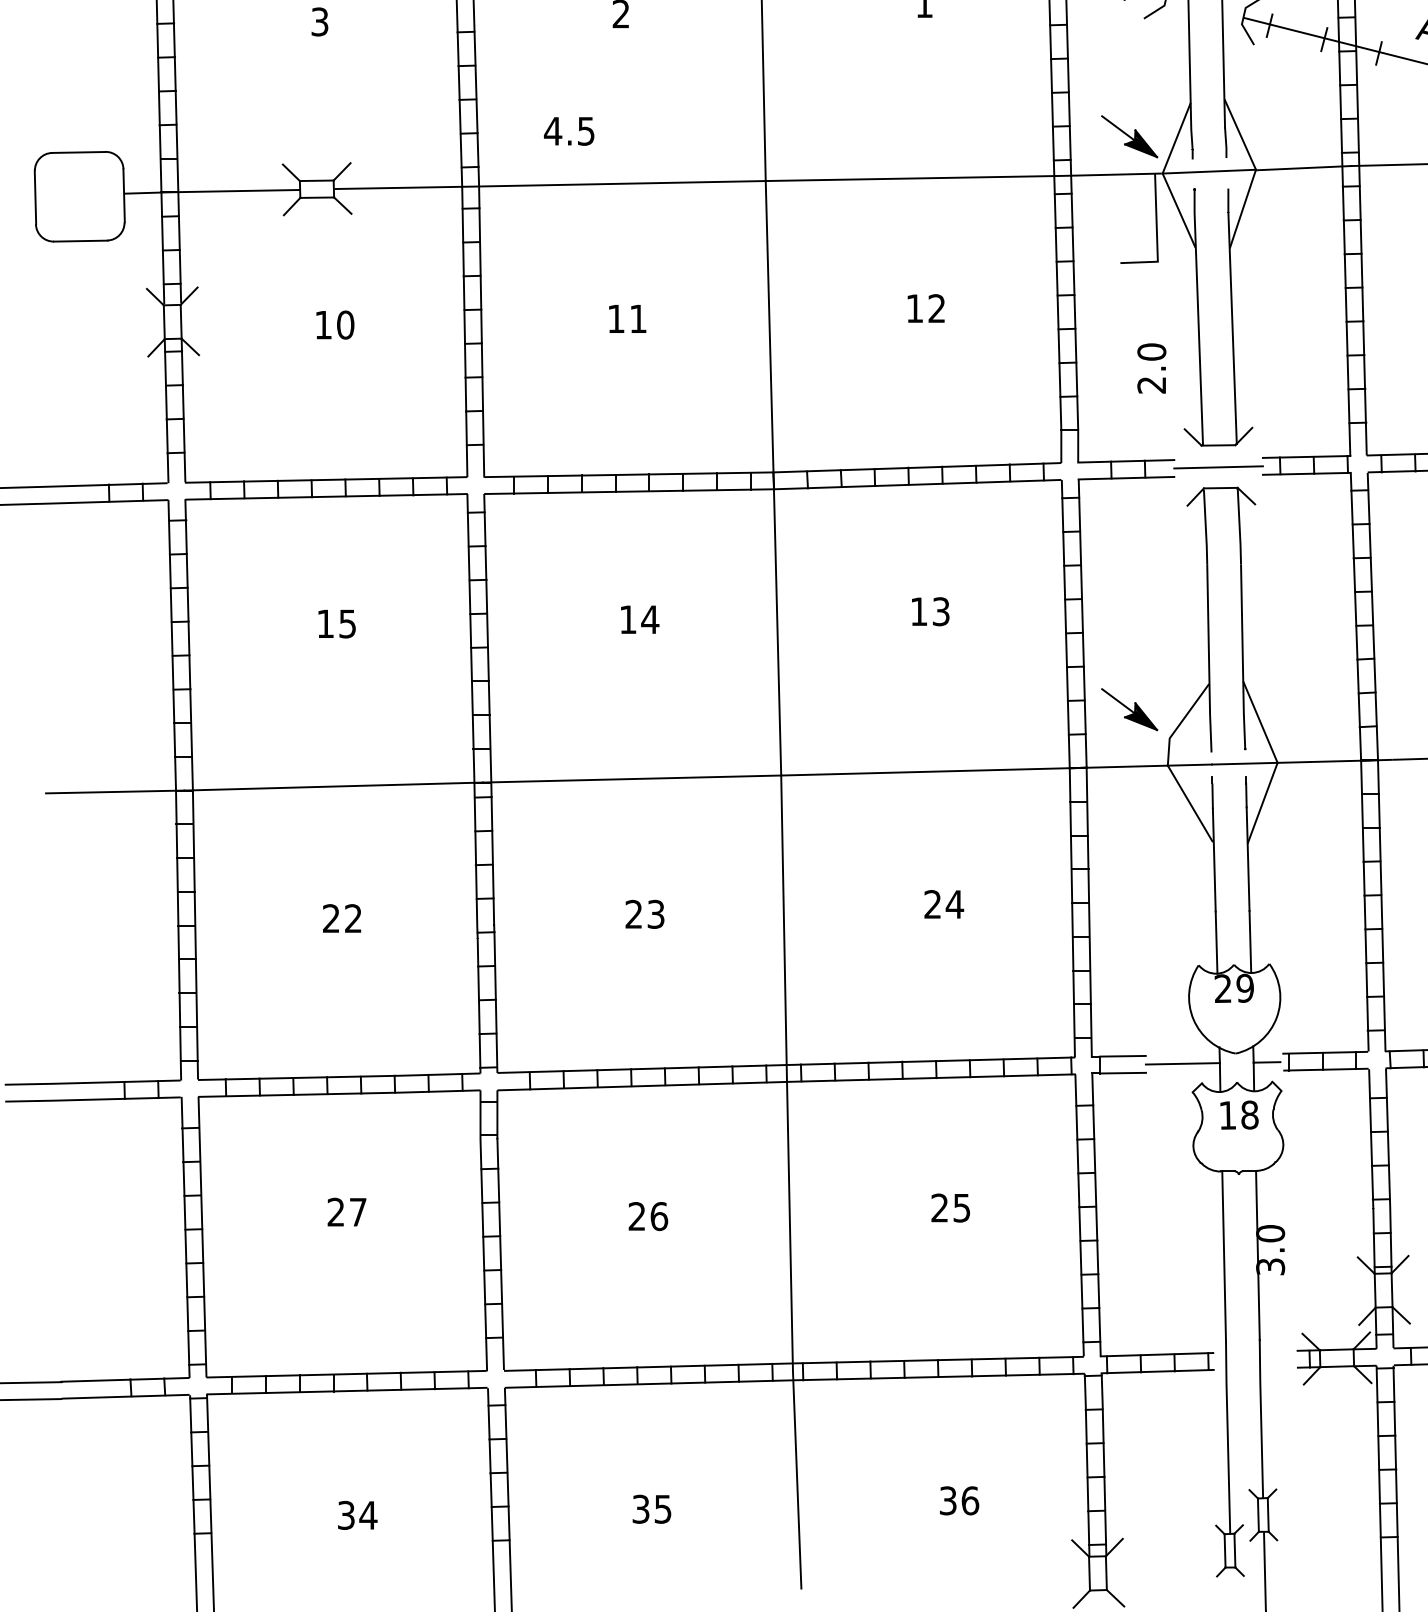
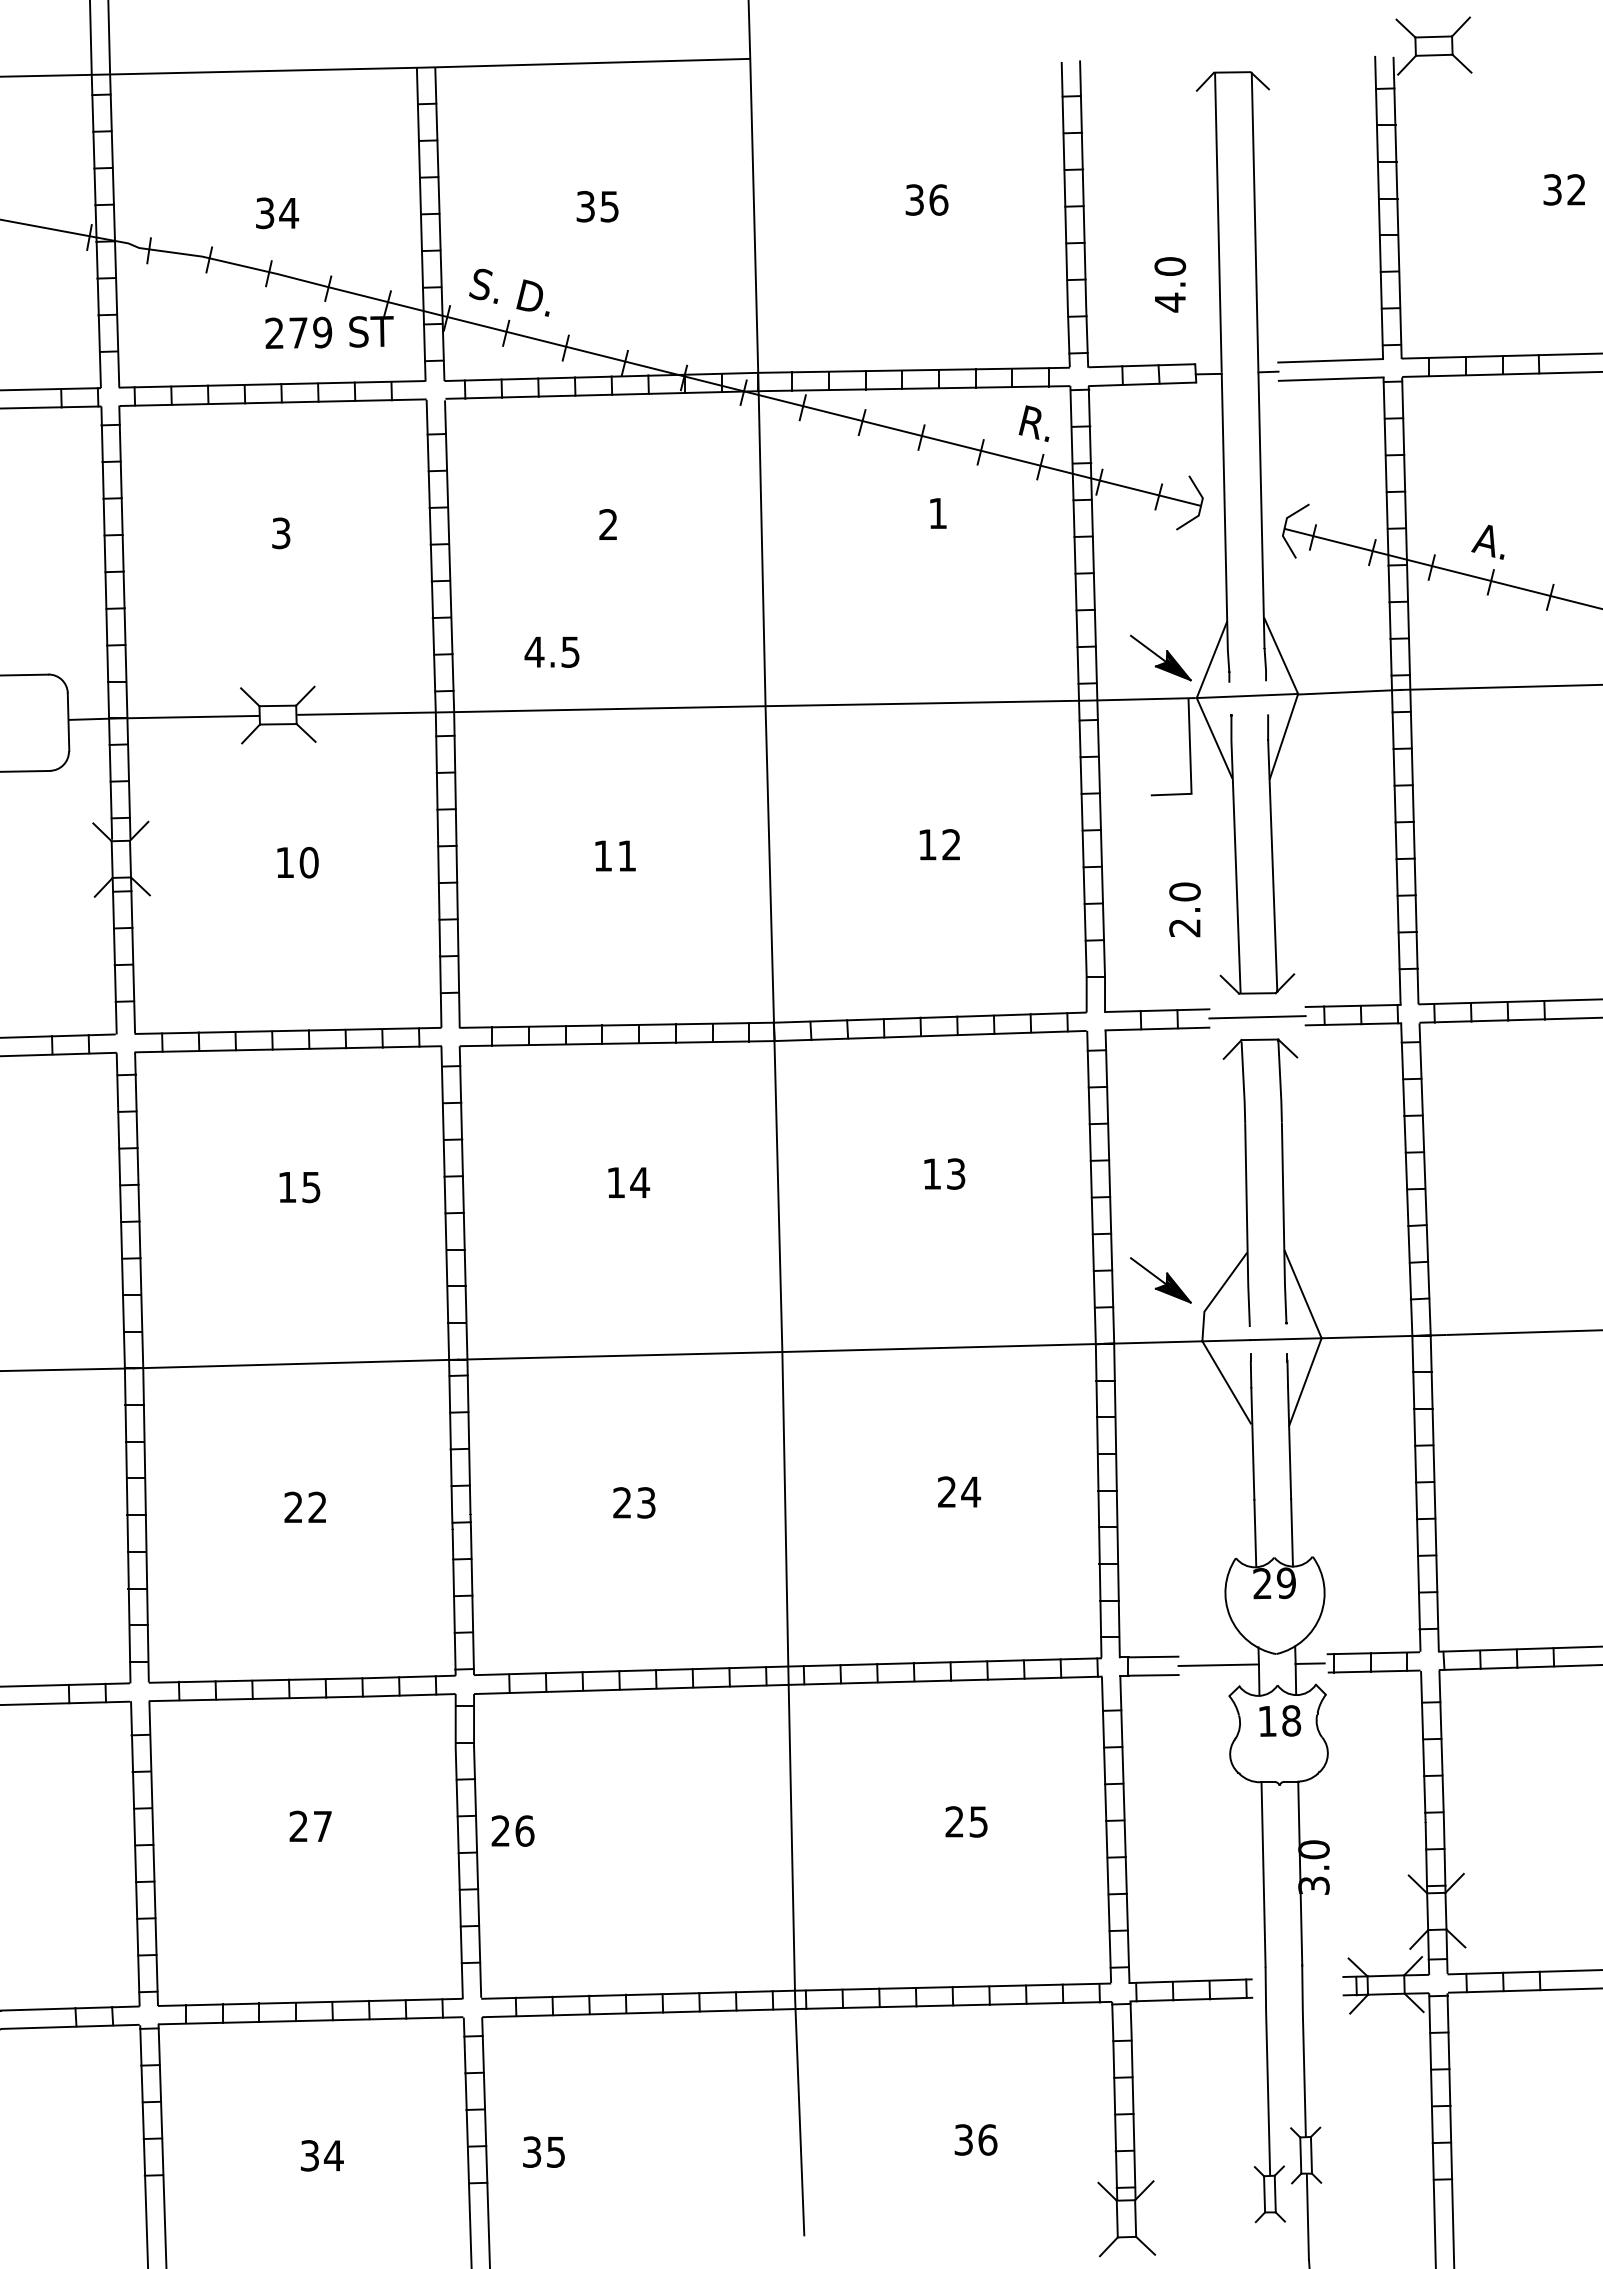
text: (647, 1215) -> (512, 1830), moved
text: (651, 1508) -> (543, 2151), moved

